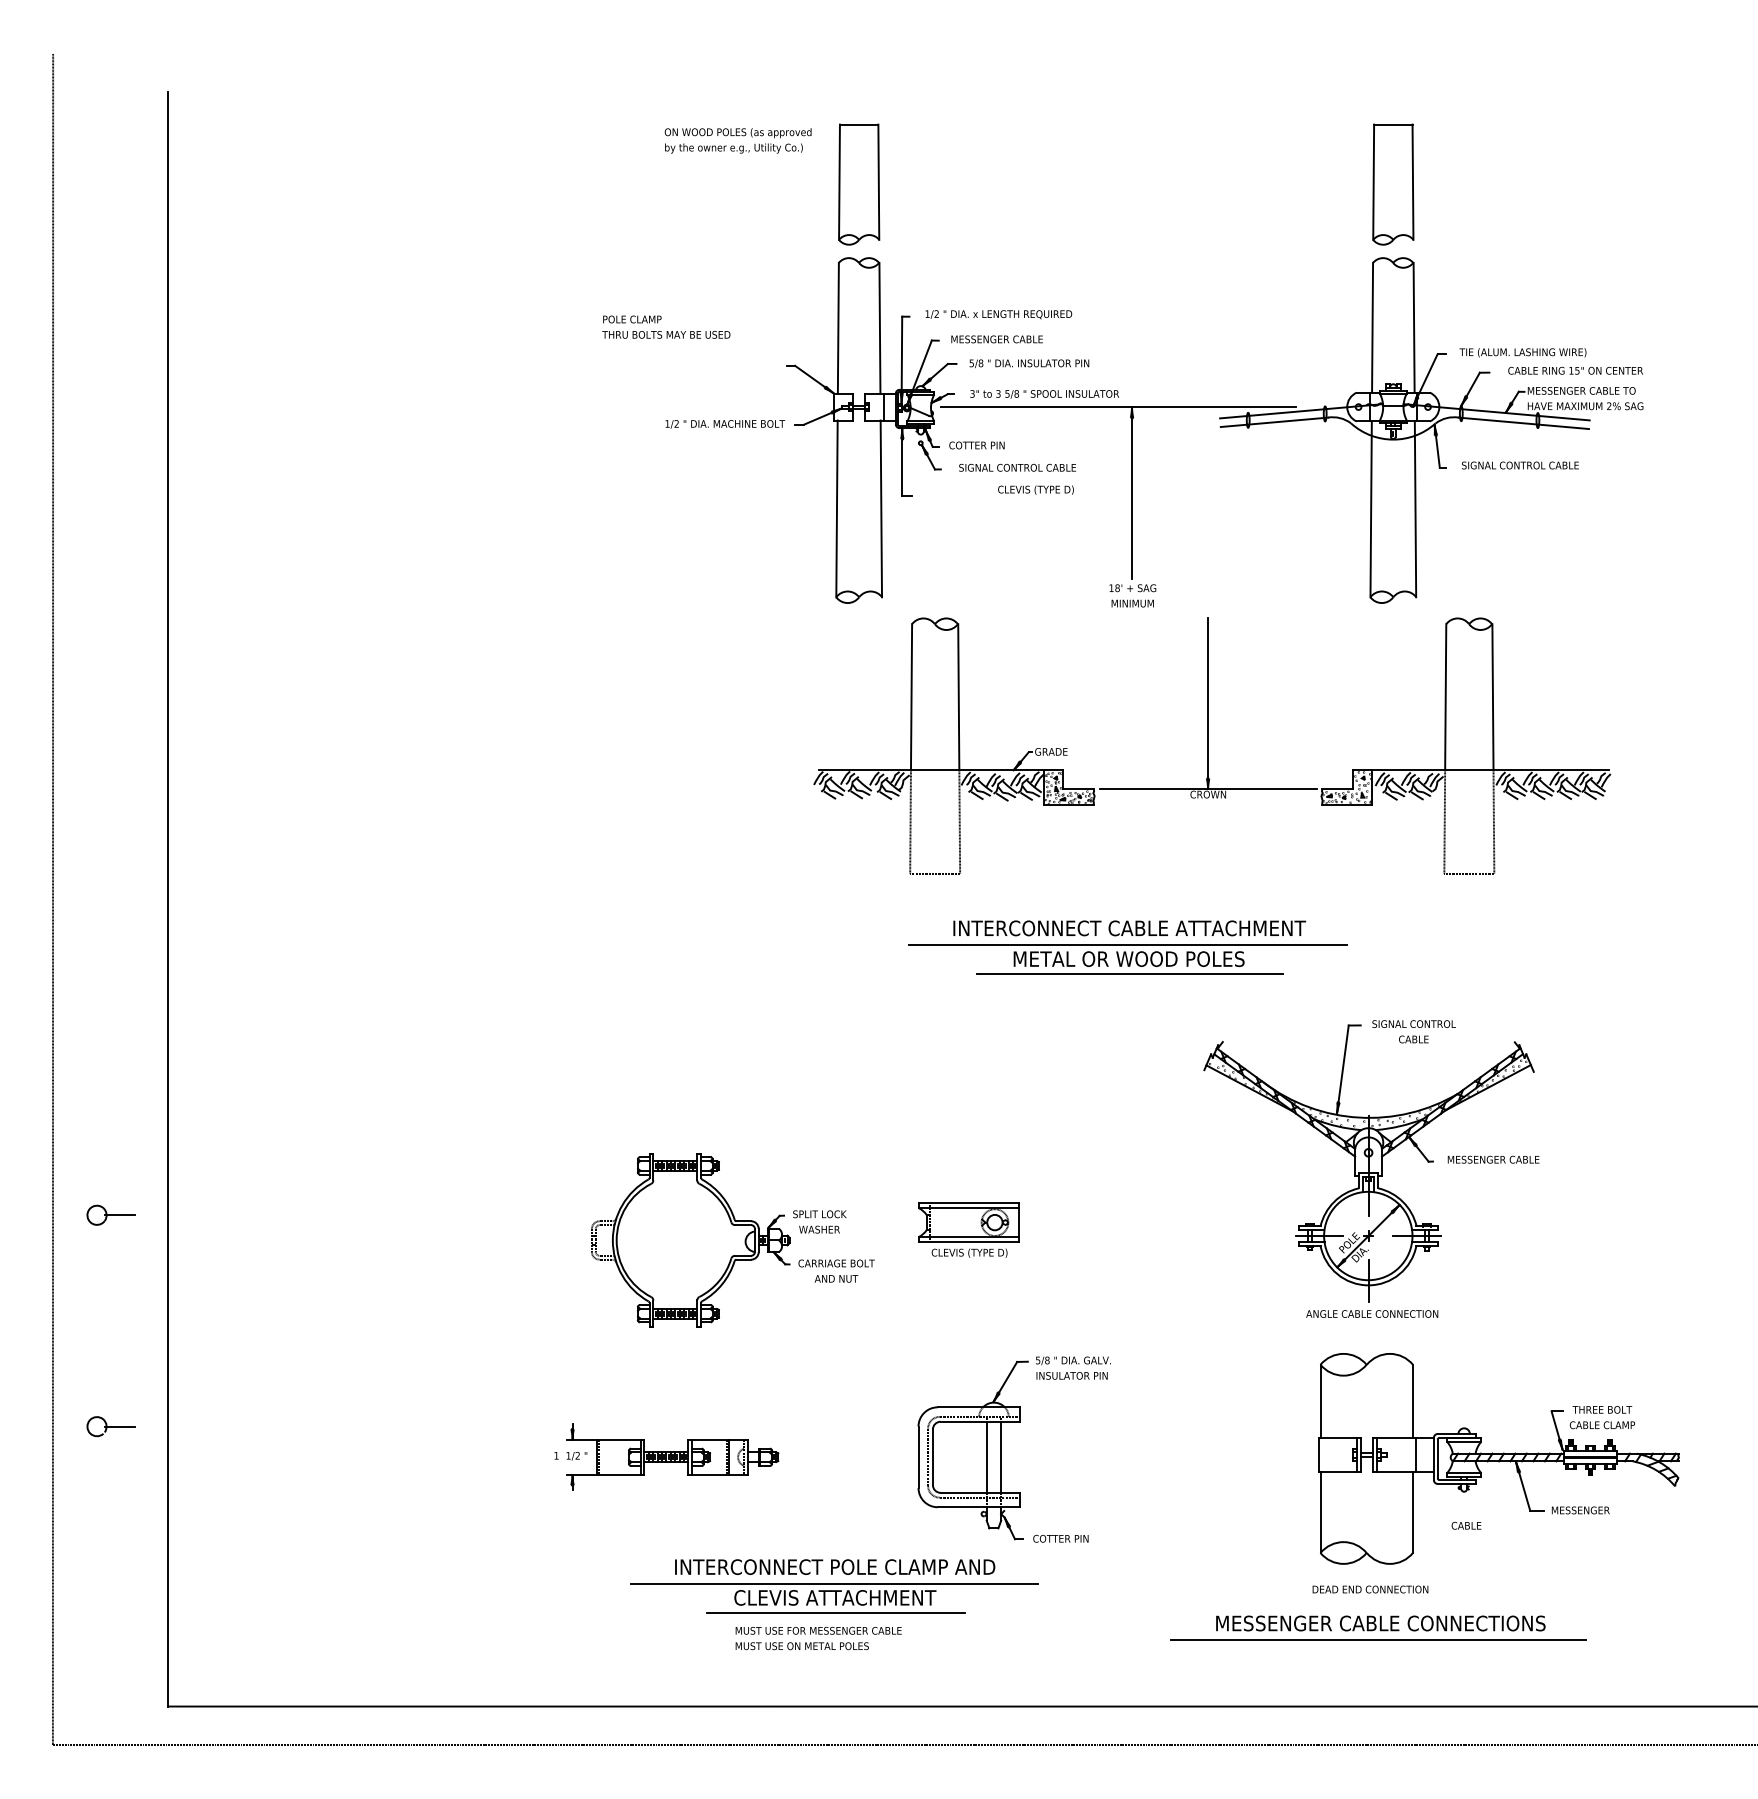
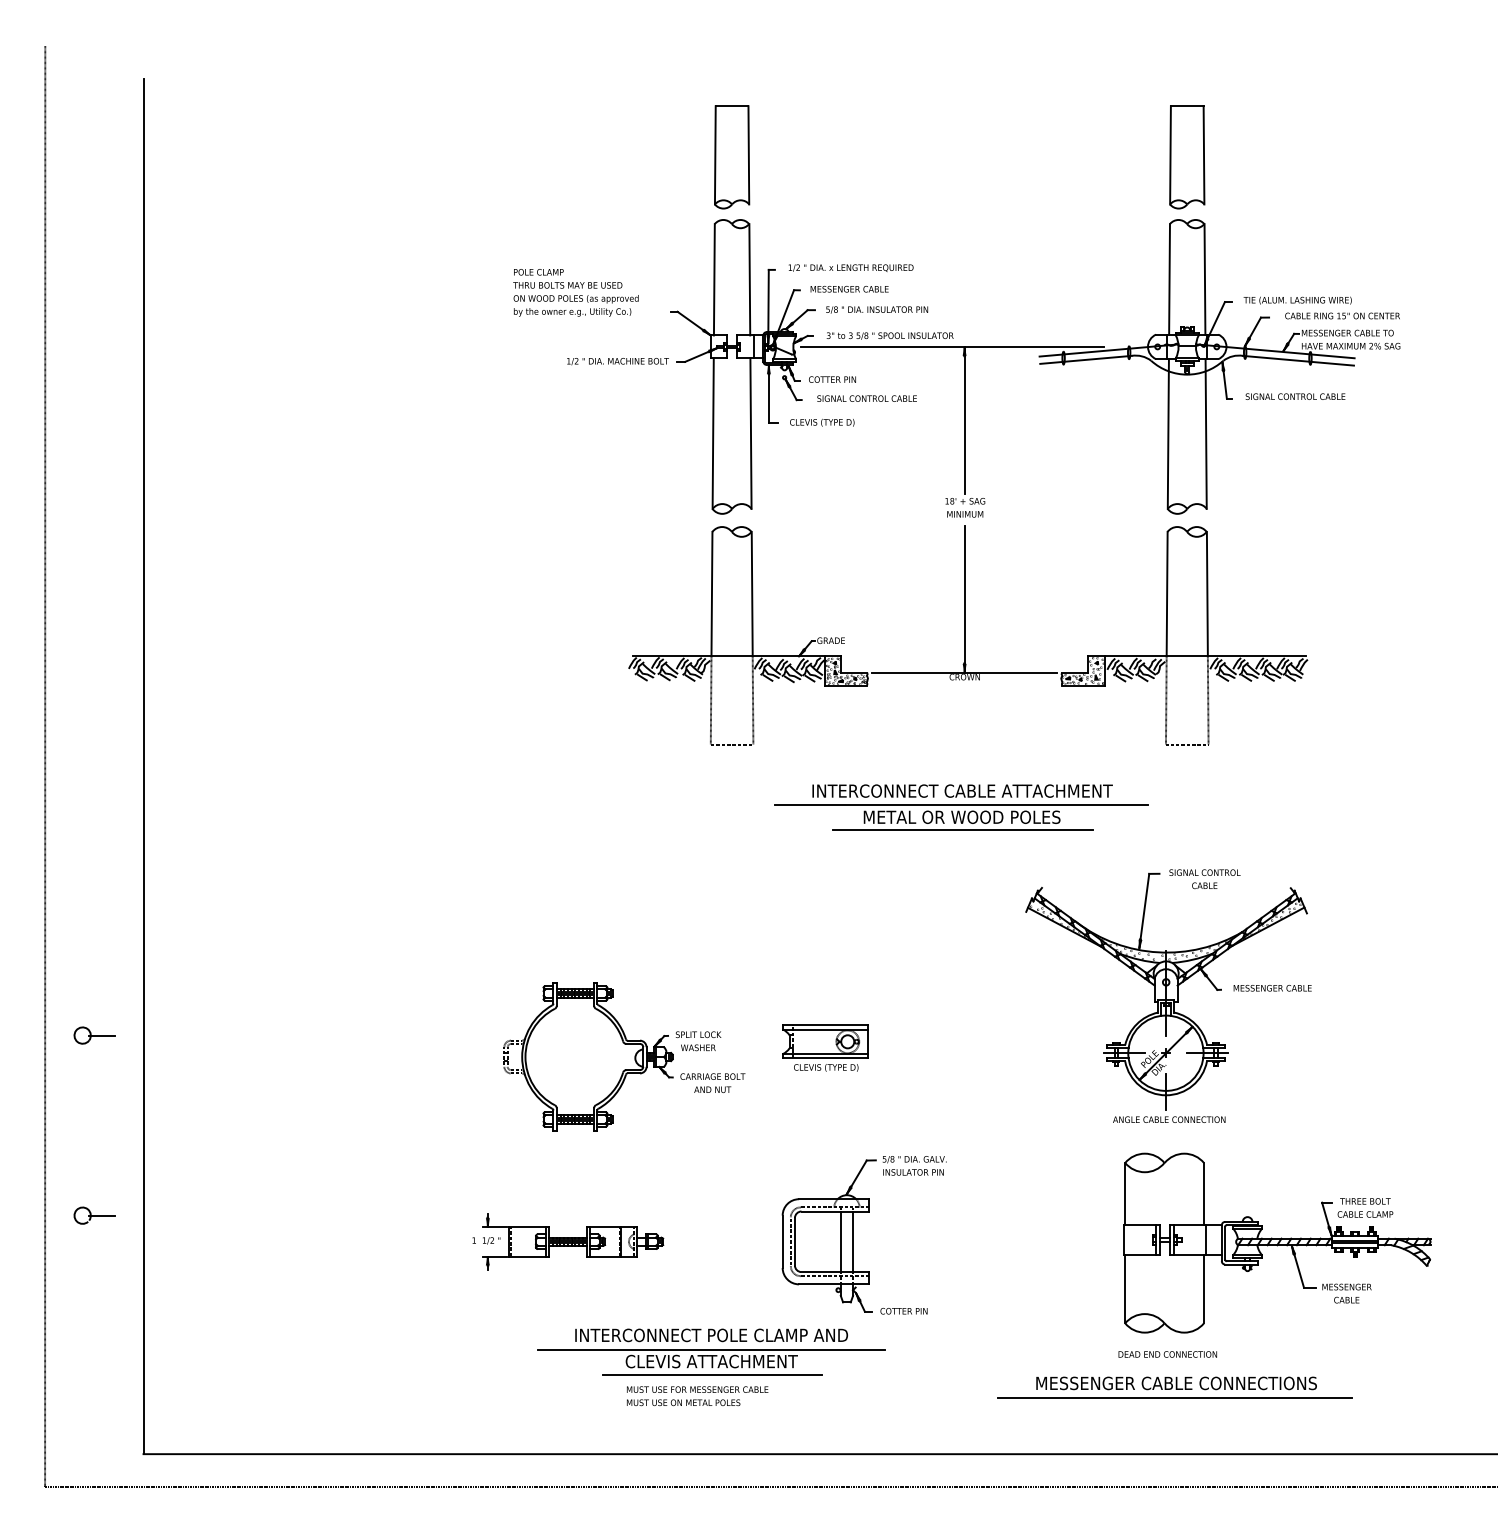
text: (737, 140) -> (575, 305), moved
text: (1035, 489) -> (821, 422), moved
part: (1212, 745) -> (968, 635), moved
text: (1466, 1525) -> (1346, 1299), moved

